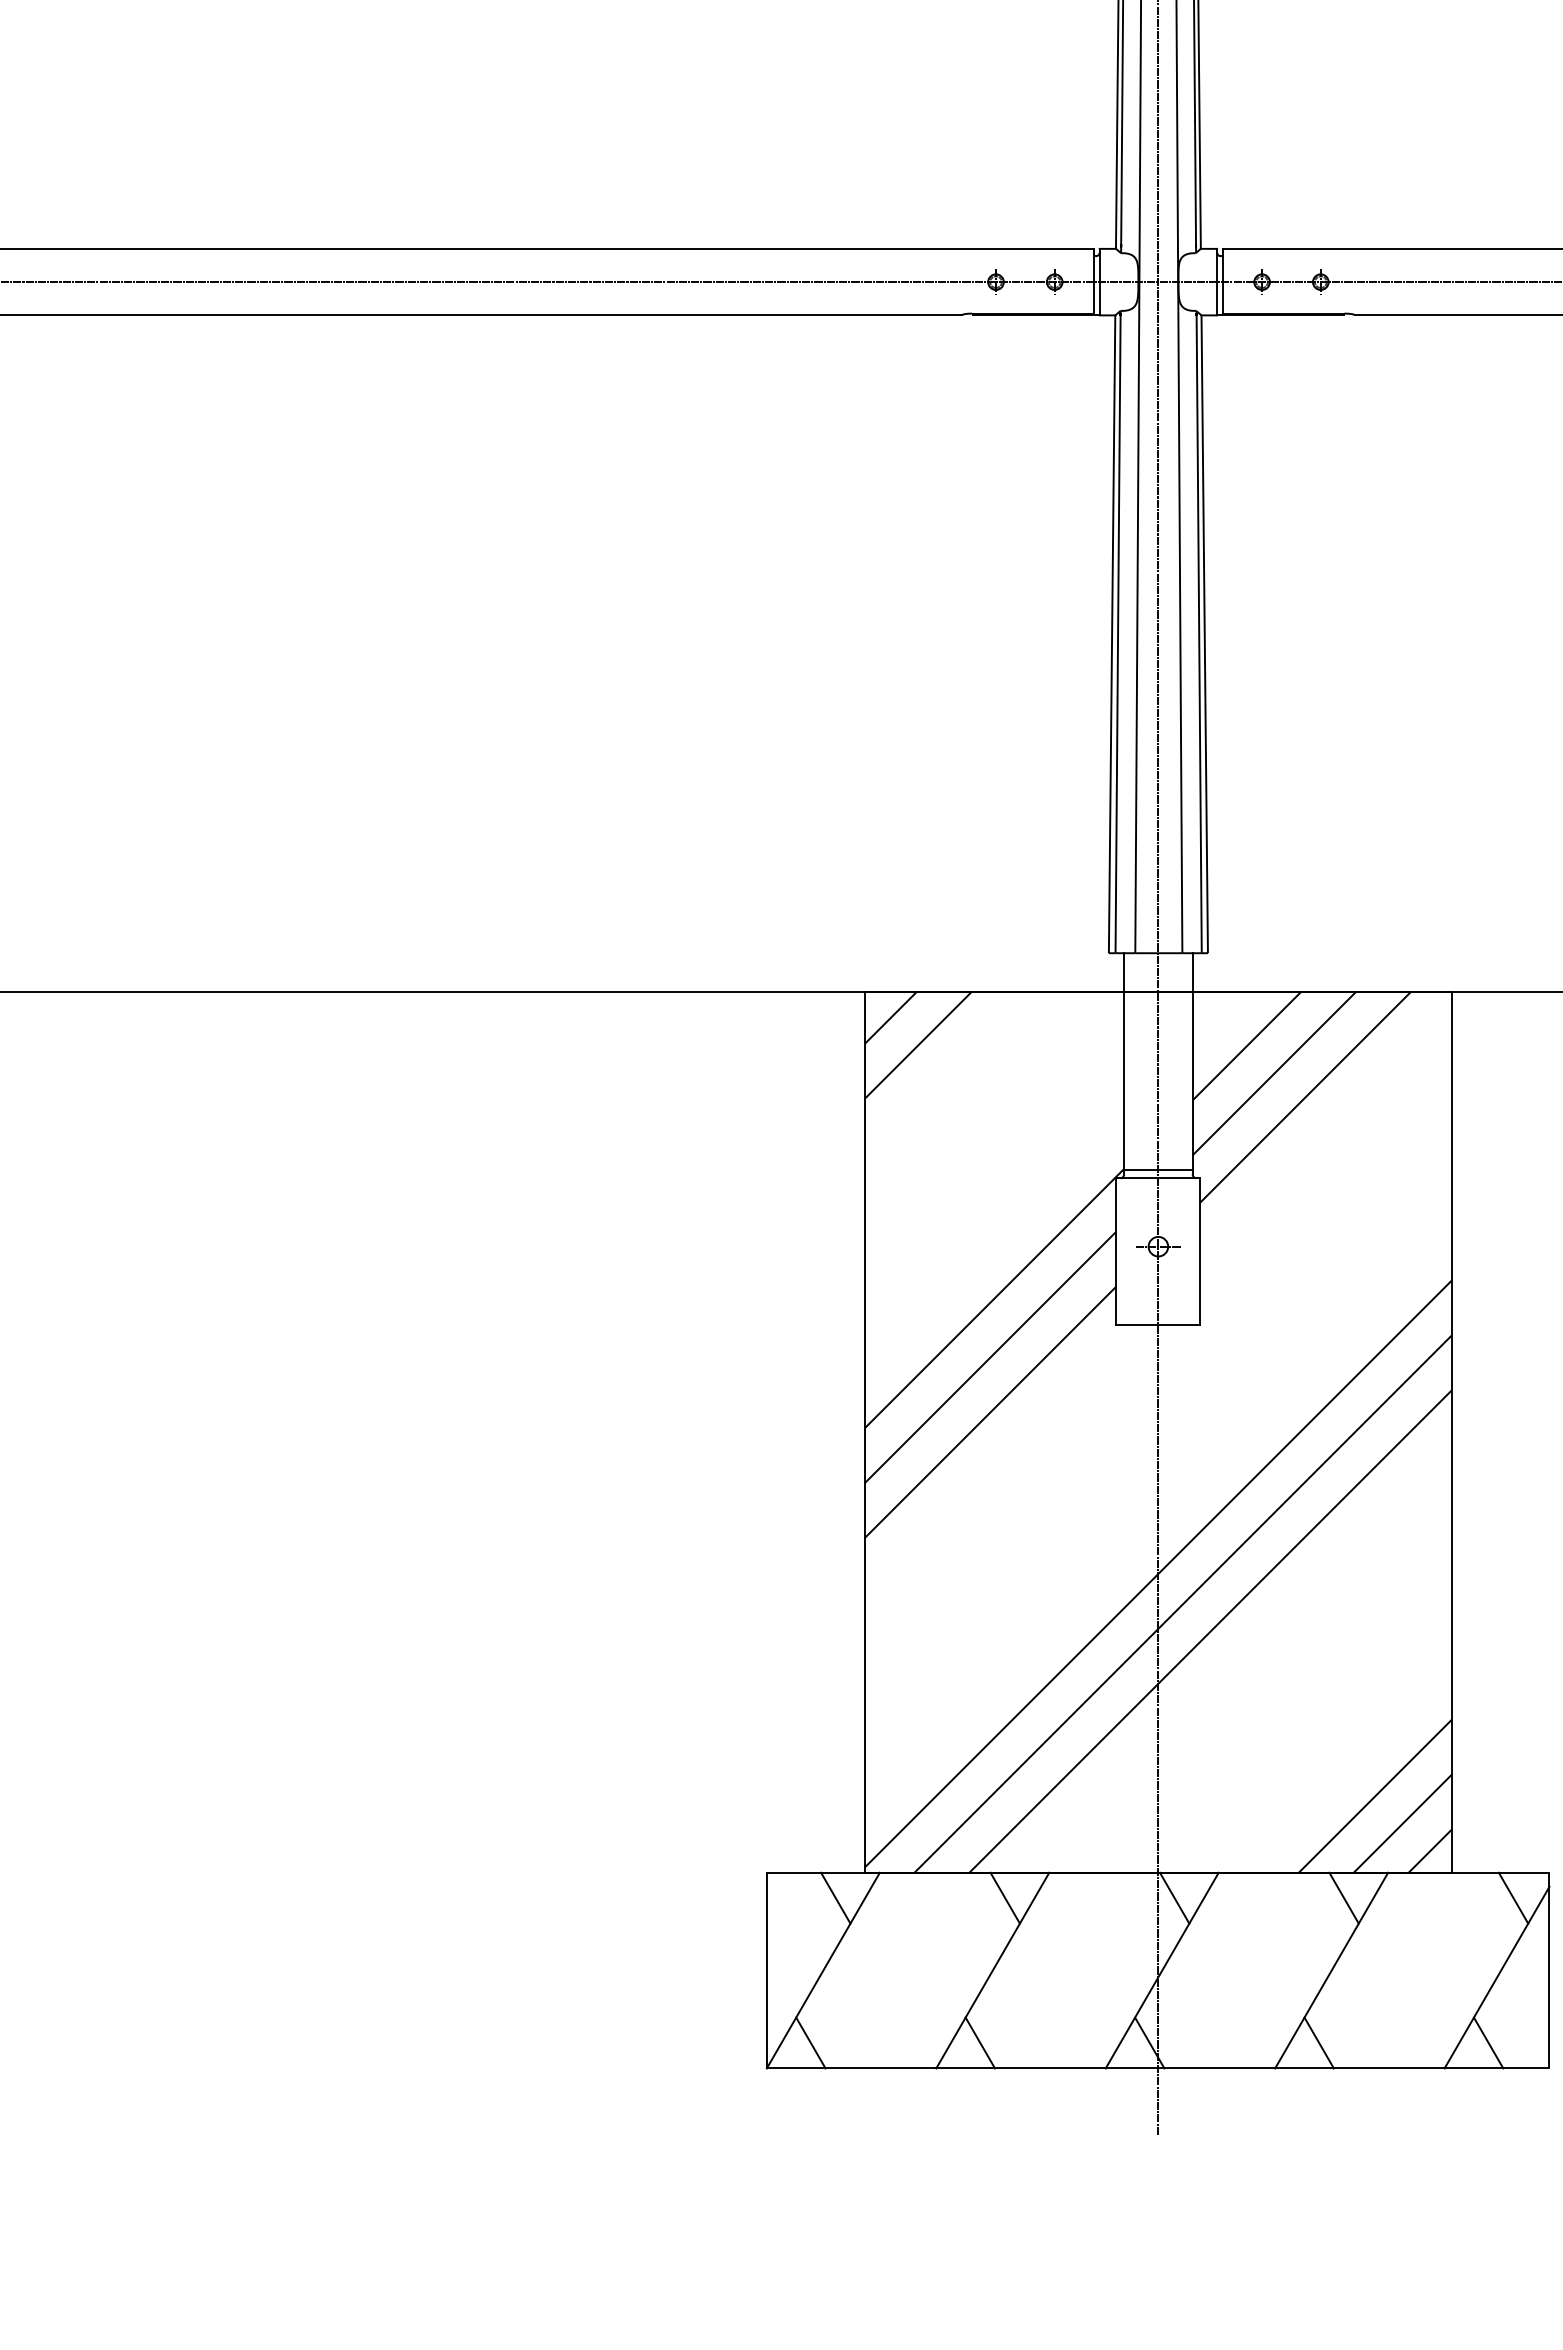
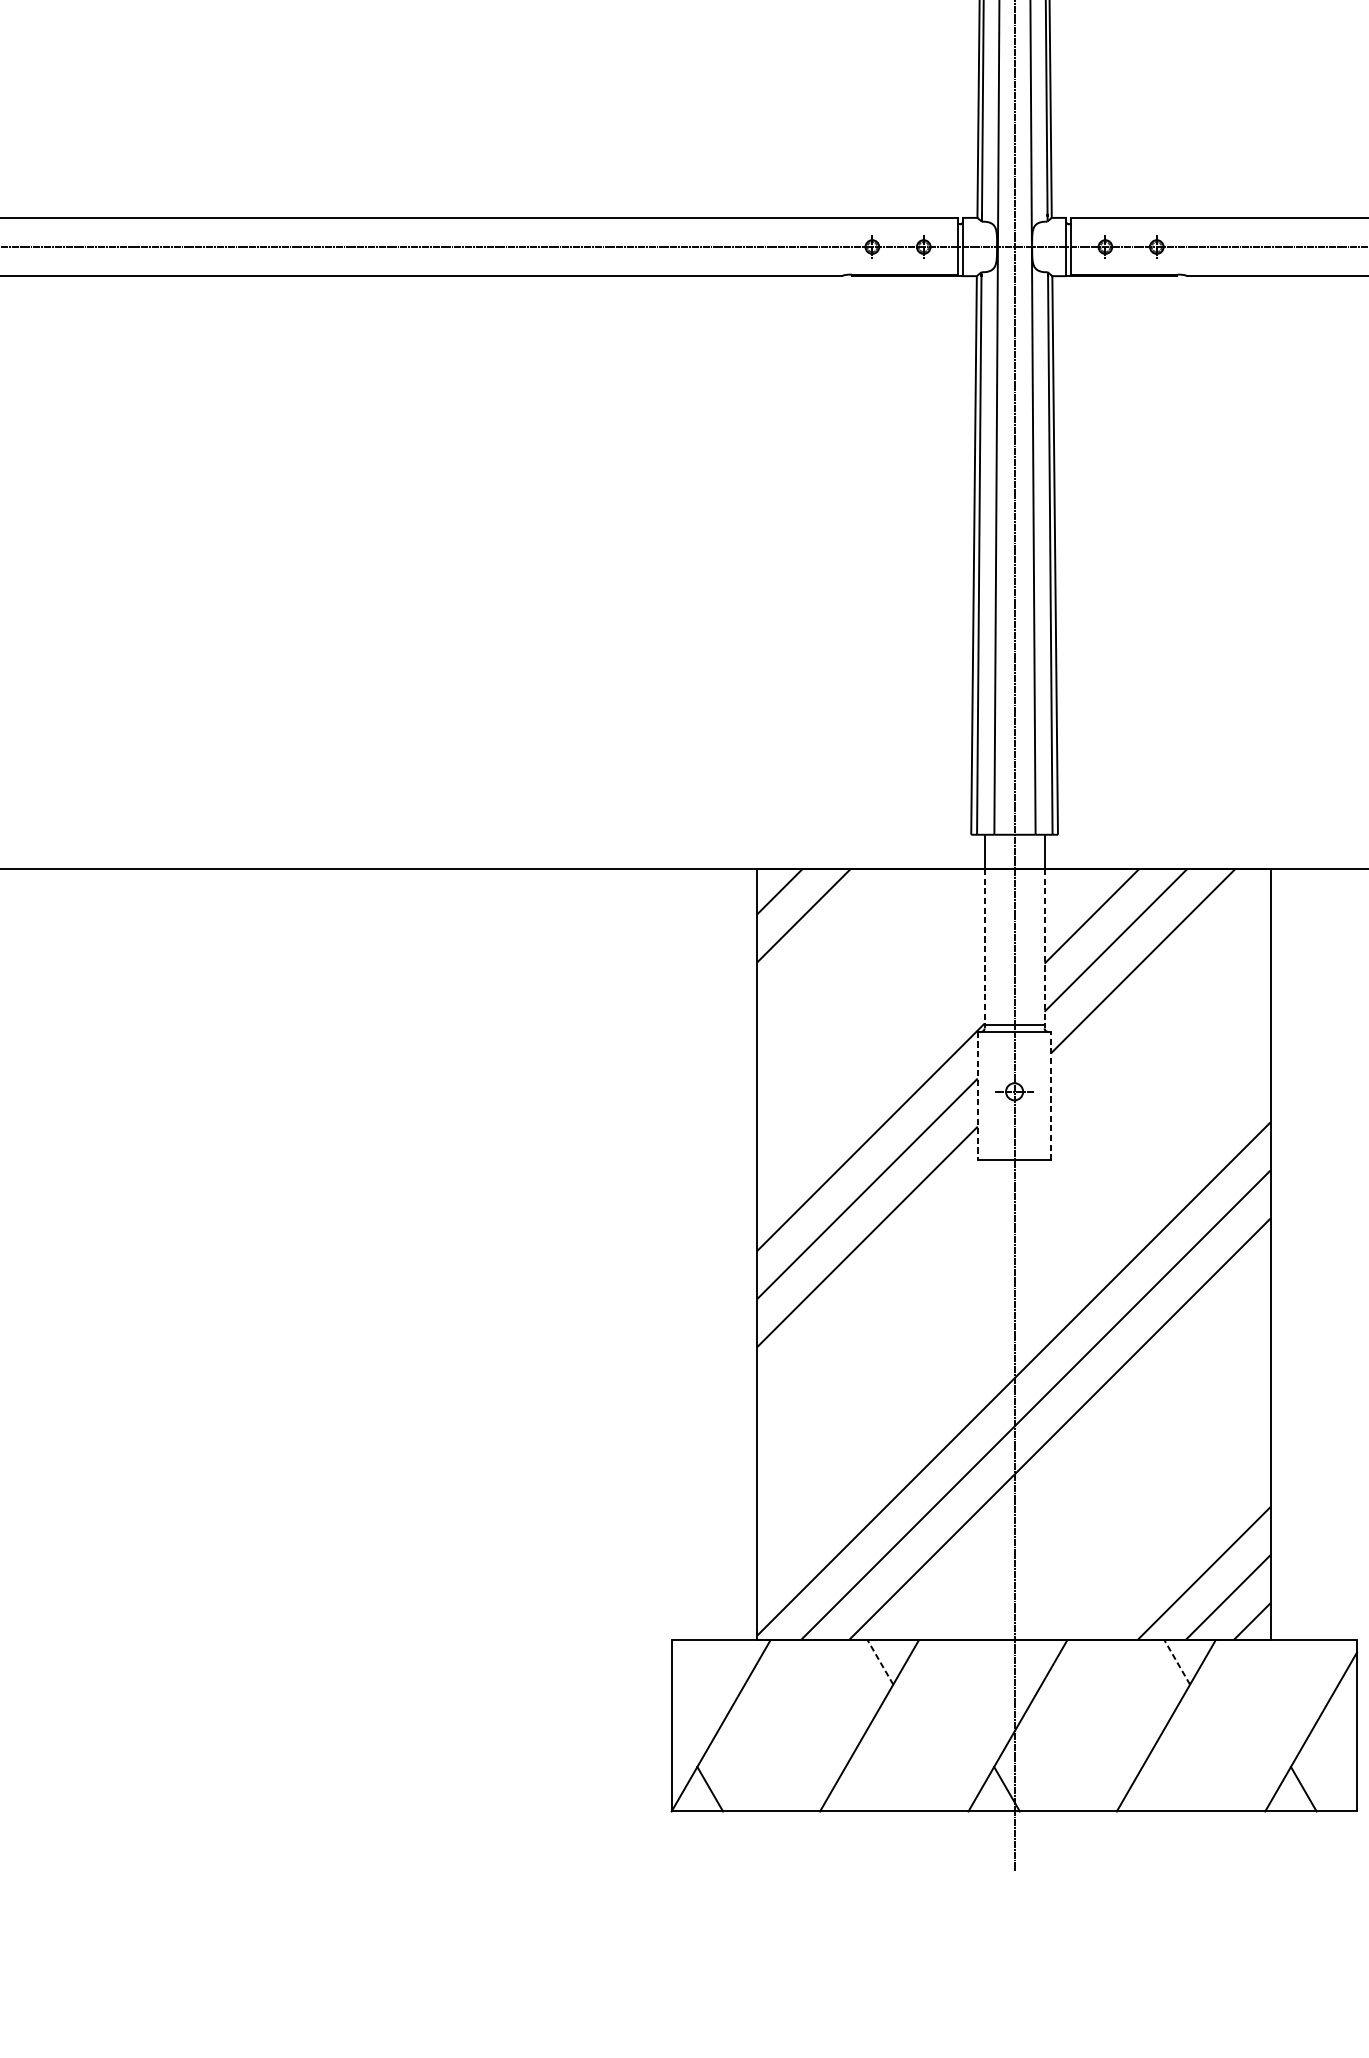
line: (1124, 1083) -> (984, 948), solid -> dashed
line: (1192, 1083) -> (1044, 948), solid -> dashed
line: (1200, 1251) -> (1051, 1095), solid -> dashed
line: (1116, 1252) -> (977, 1096), solid -> dashed
line: (835, 1897) -> (731, 1661), removed
line: (1004, 1897) -> (879, 1661), solid -> dashed
line: (1174, 1897) -> (1028, 1661), removed
line: (1343, 1897) -> (1176, 1661), solid -> dashed
line: (1513, 1897) -> (1325, 1661), removed
line: (979, 2042) -> (857, 1788), removed
line: (1318, 2042) -> (1154, 1788), removed

